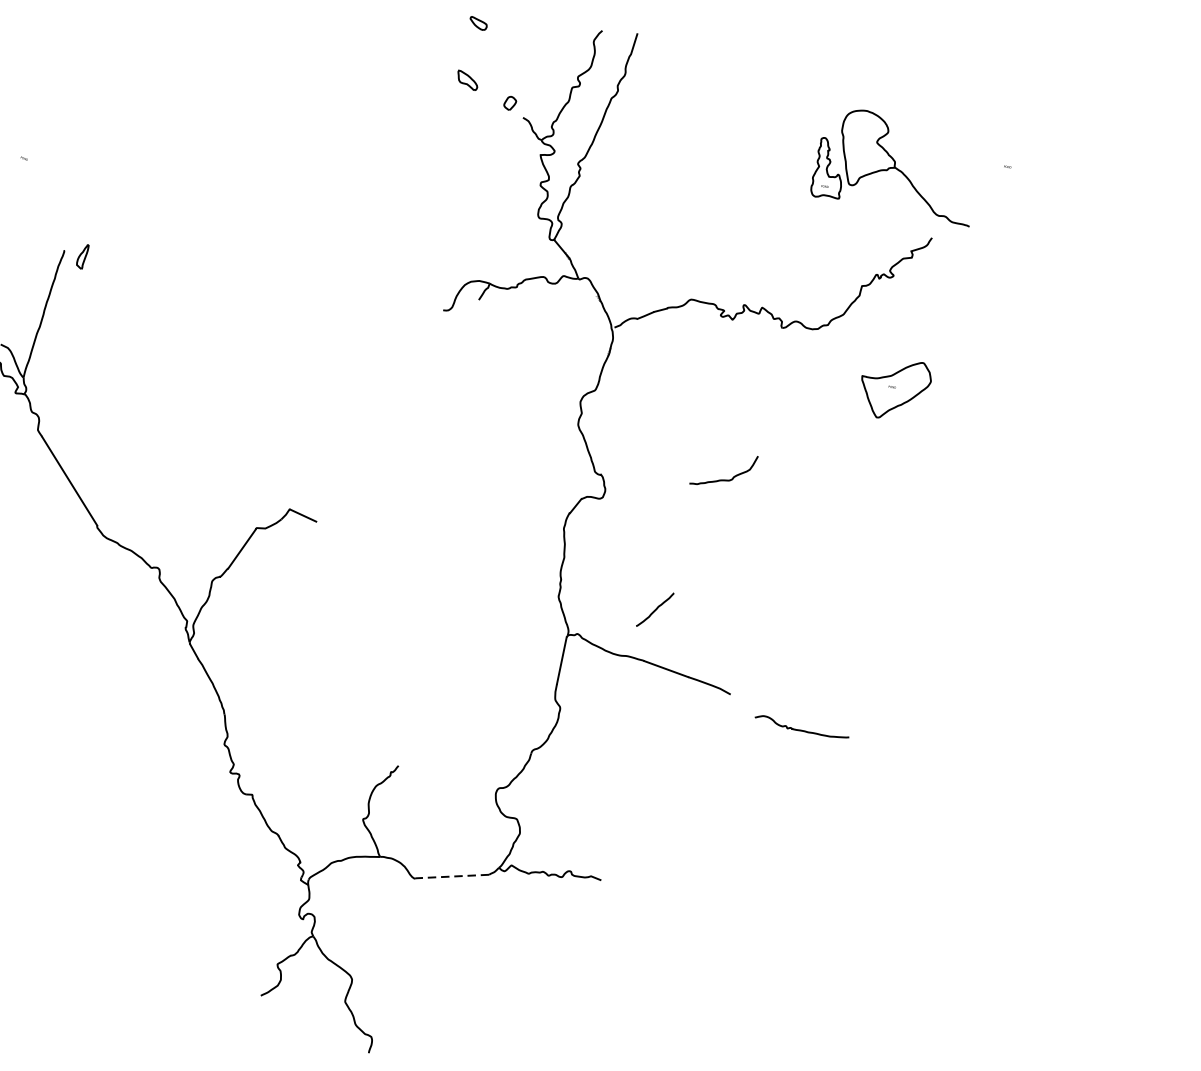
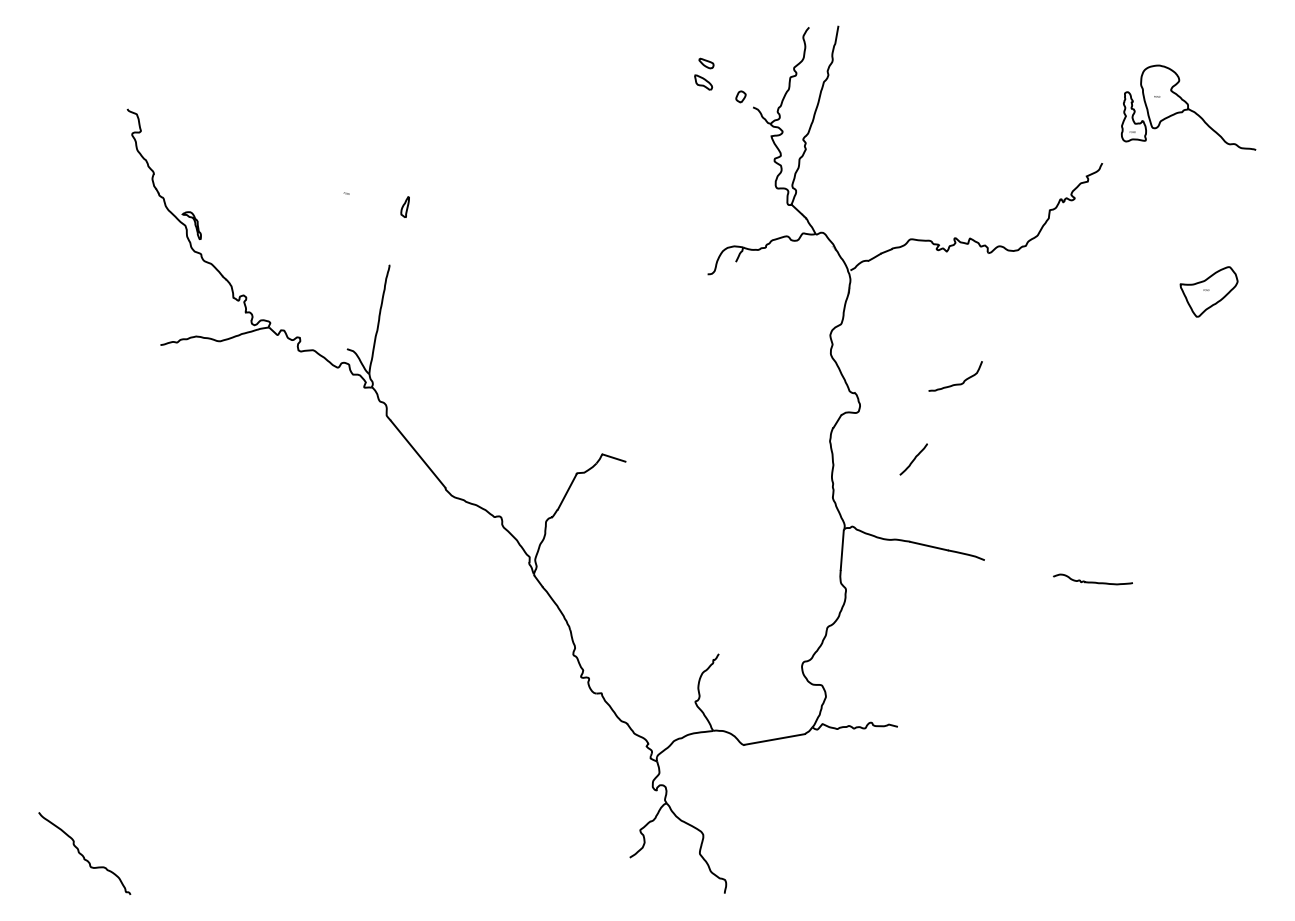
part: (478, 23) -> (706, 63), moved
part: (895, 165) -> (1188, 107), moved
part: (81, 255) -> (404, 206), moved
part: (894, 389) -> (1208, 291), moved
line: (654, 609) -> (913, 459), moved
curve: (801, 729) -> (1092, 581), moved
line: (451, 876) -> (774, 739), dashed -> solid

